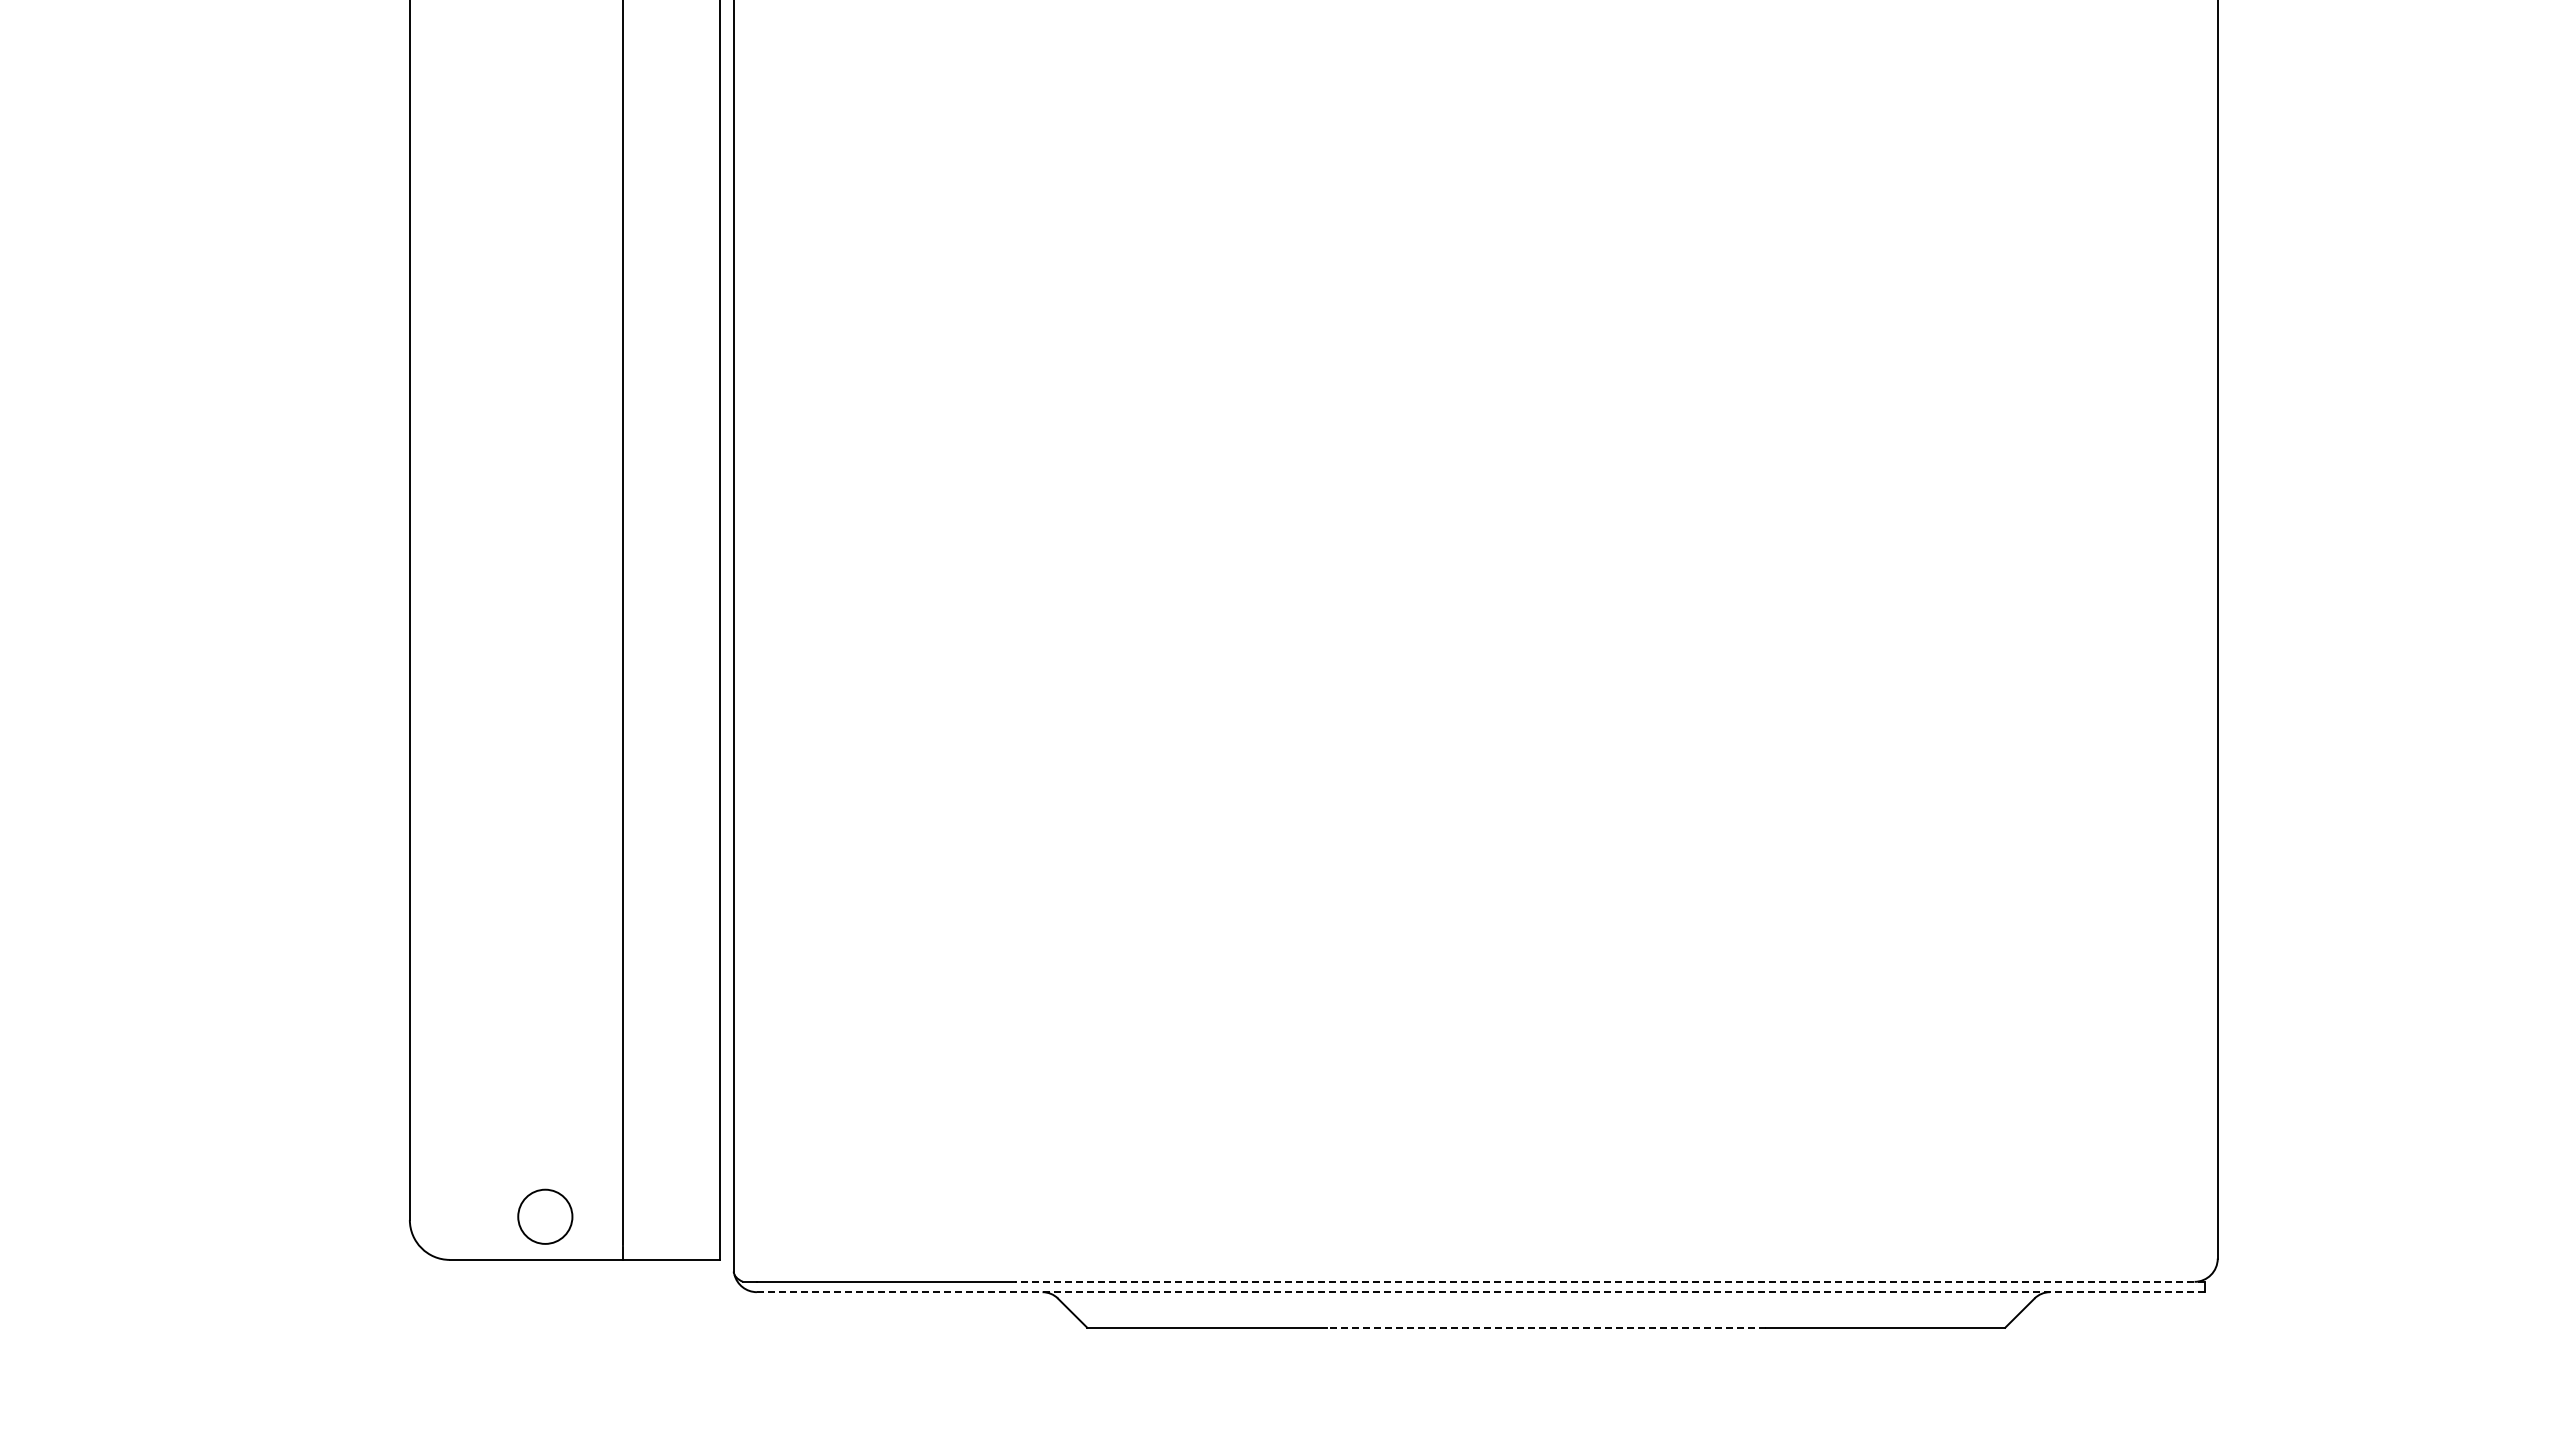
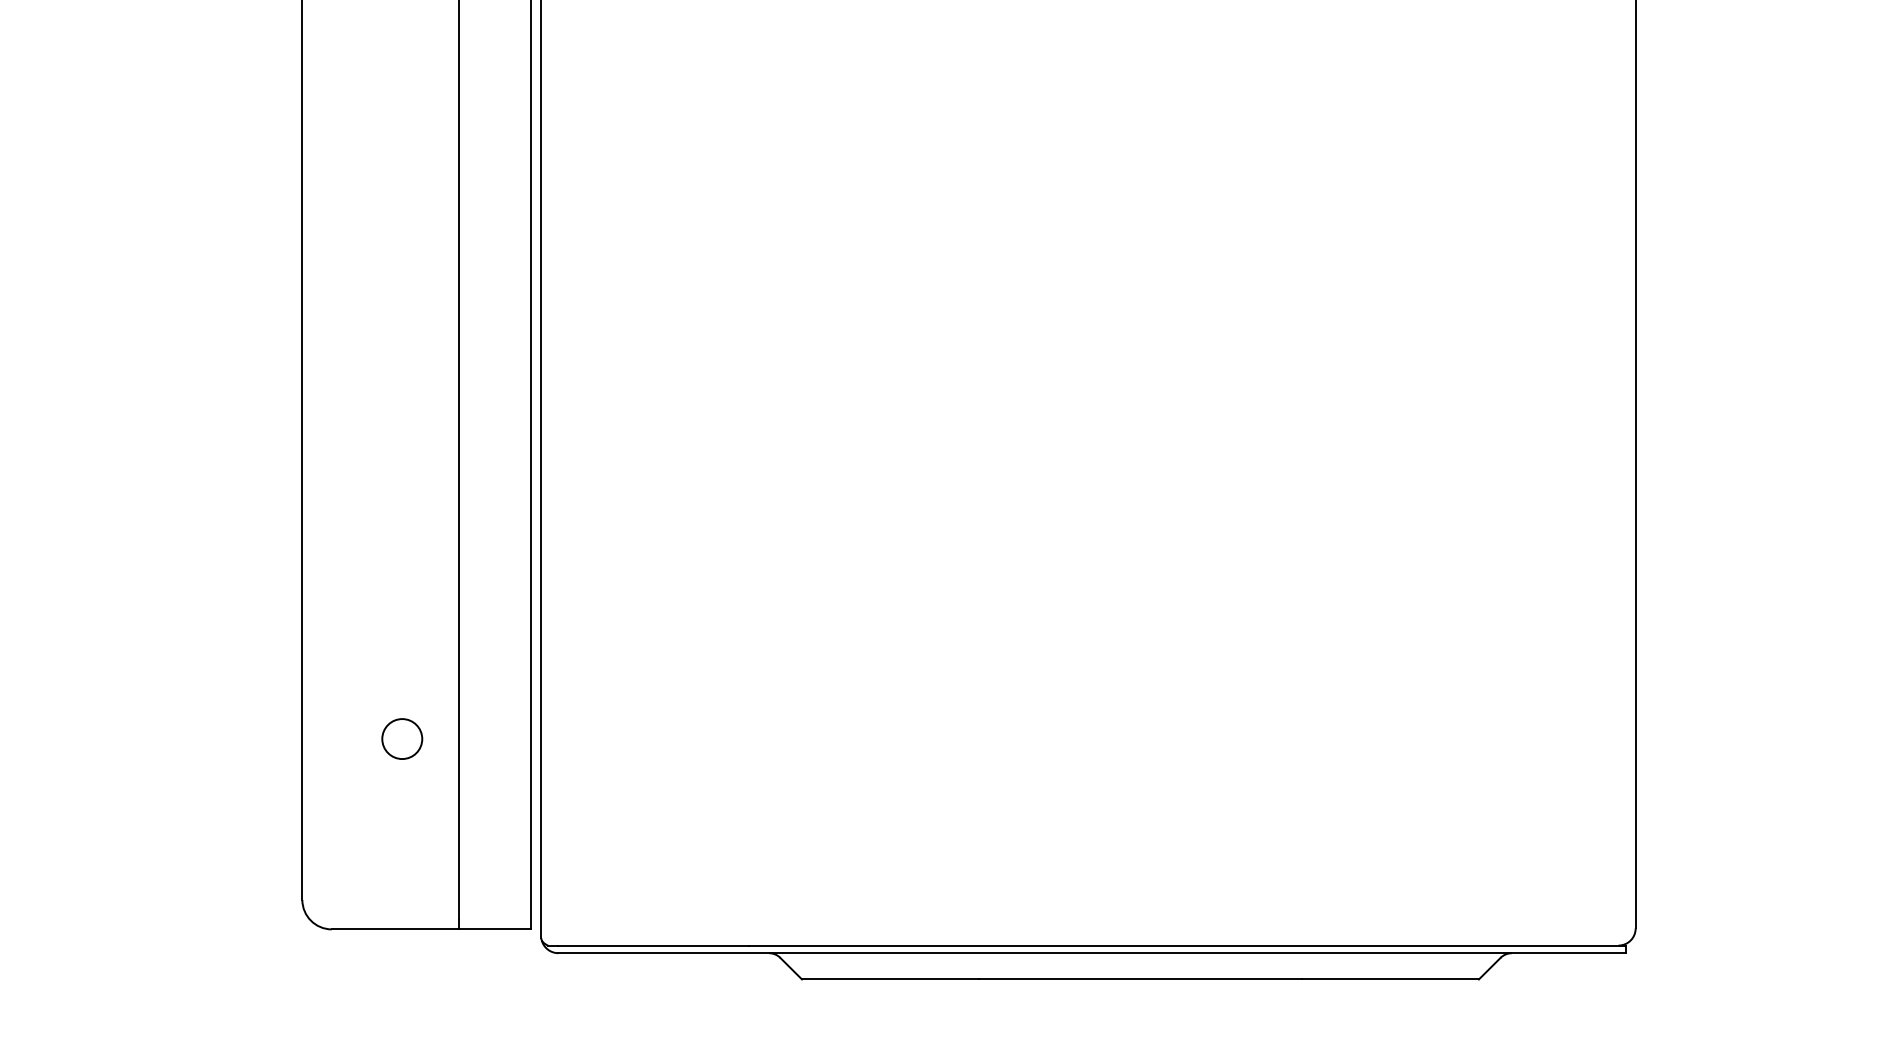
circle: (545, 1216) -> (402, 738), moved
line: (1609, 1281) -> (1187, 945), dashed -> solid
line: (1480, 1292) -> (1091, 953), dashed -> solid
line: (1545, 1327) -> (1139, 979), dashed -> solid

